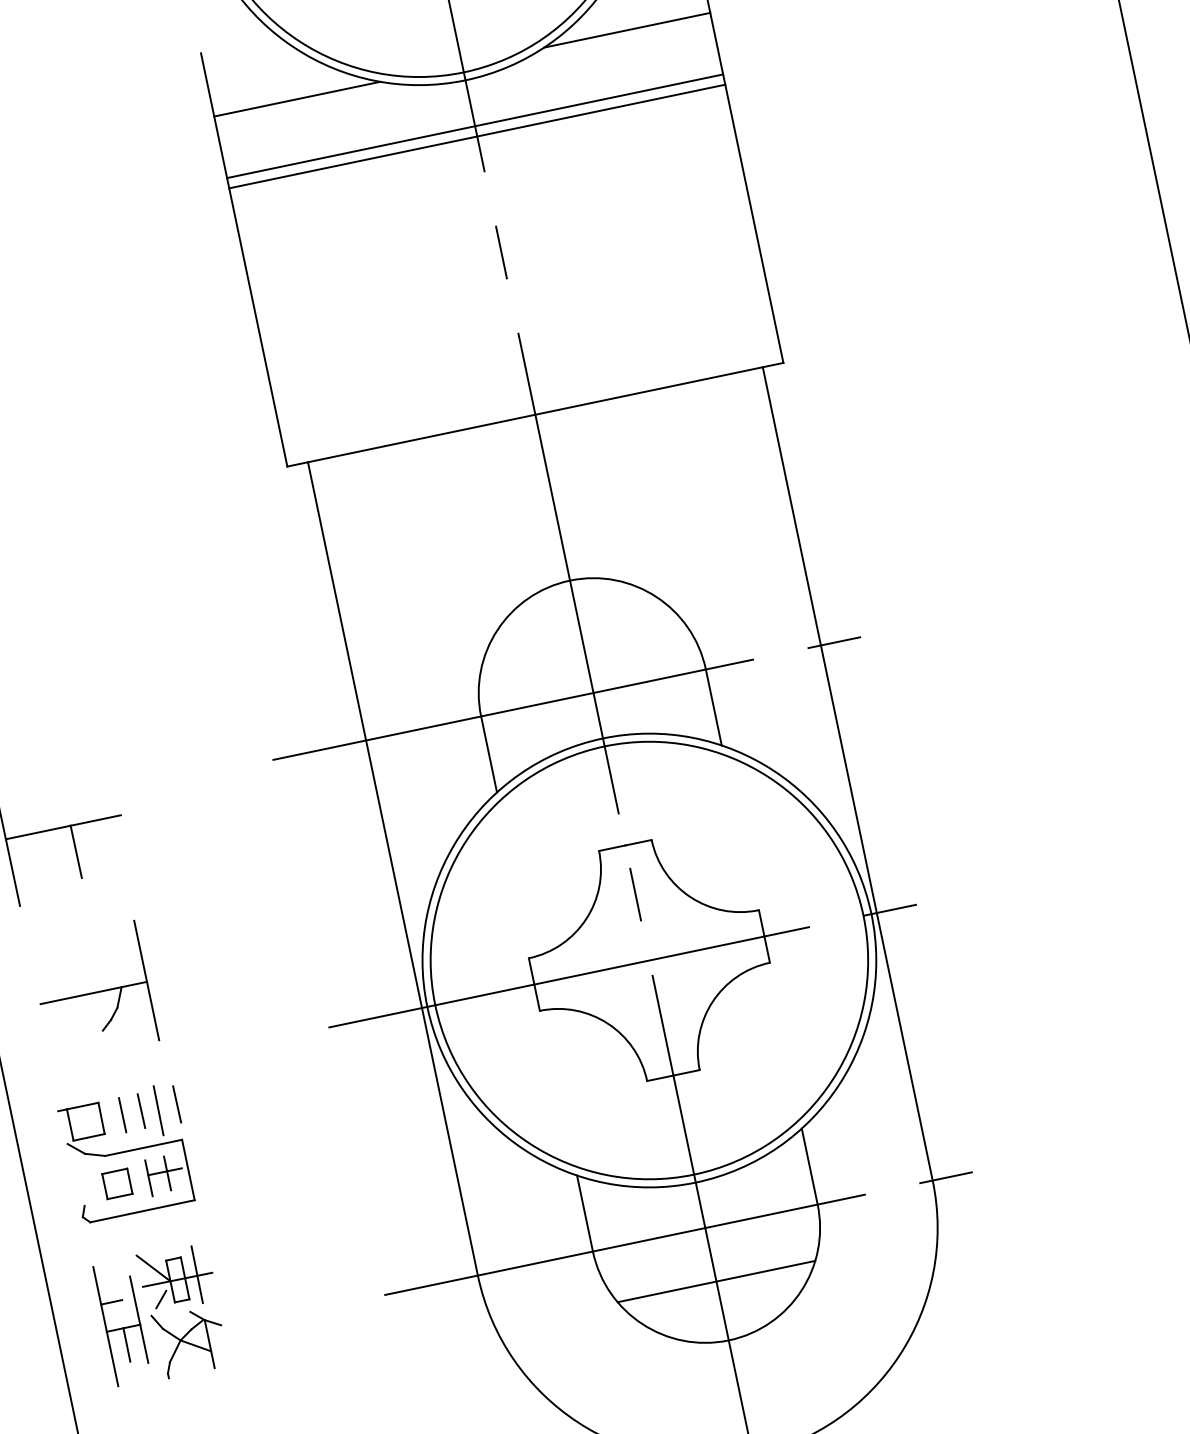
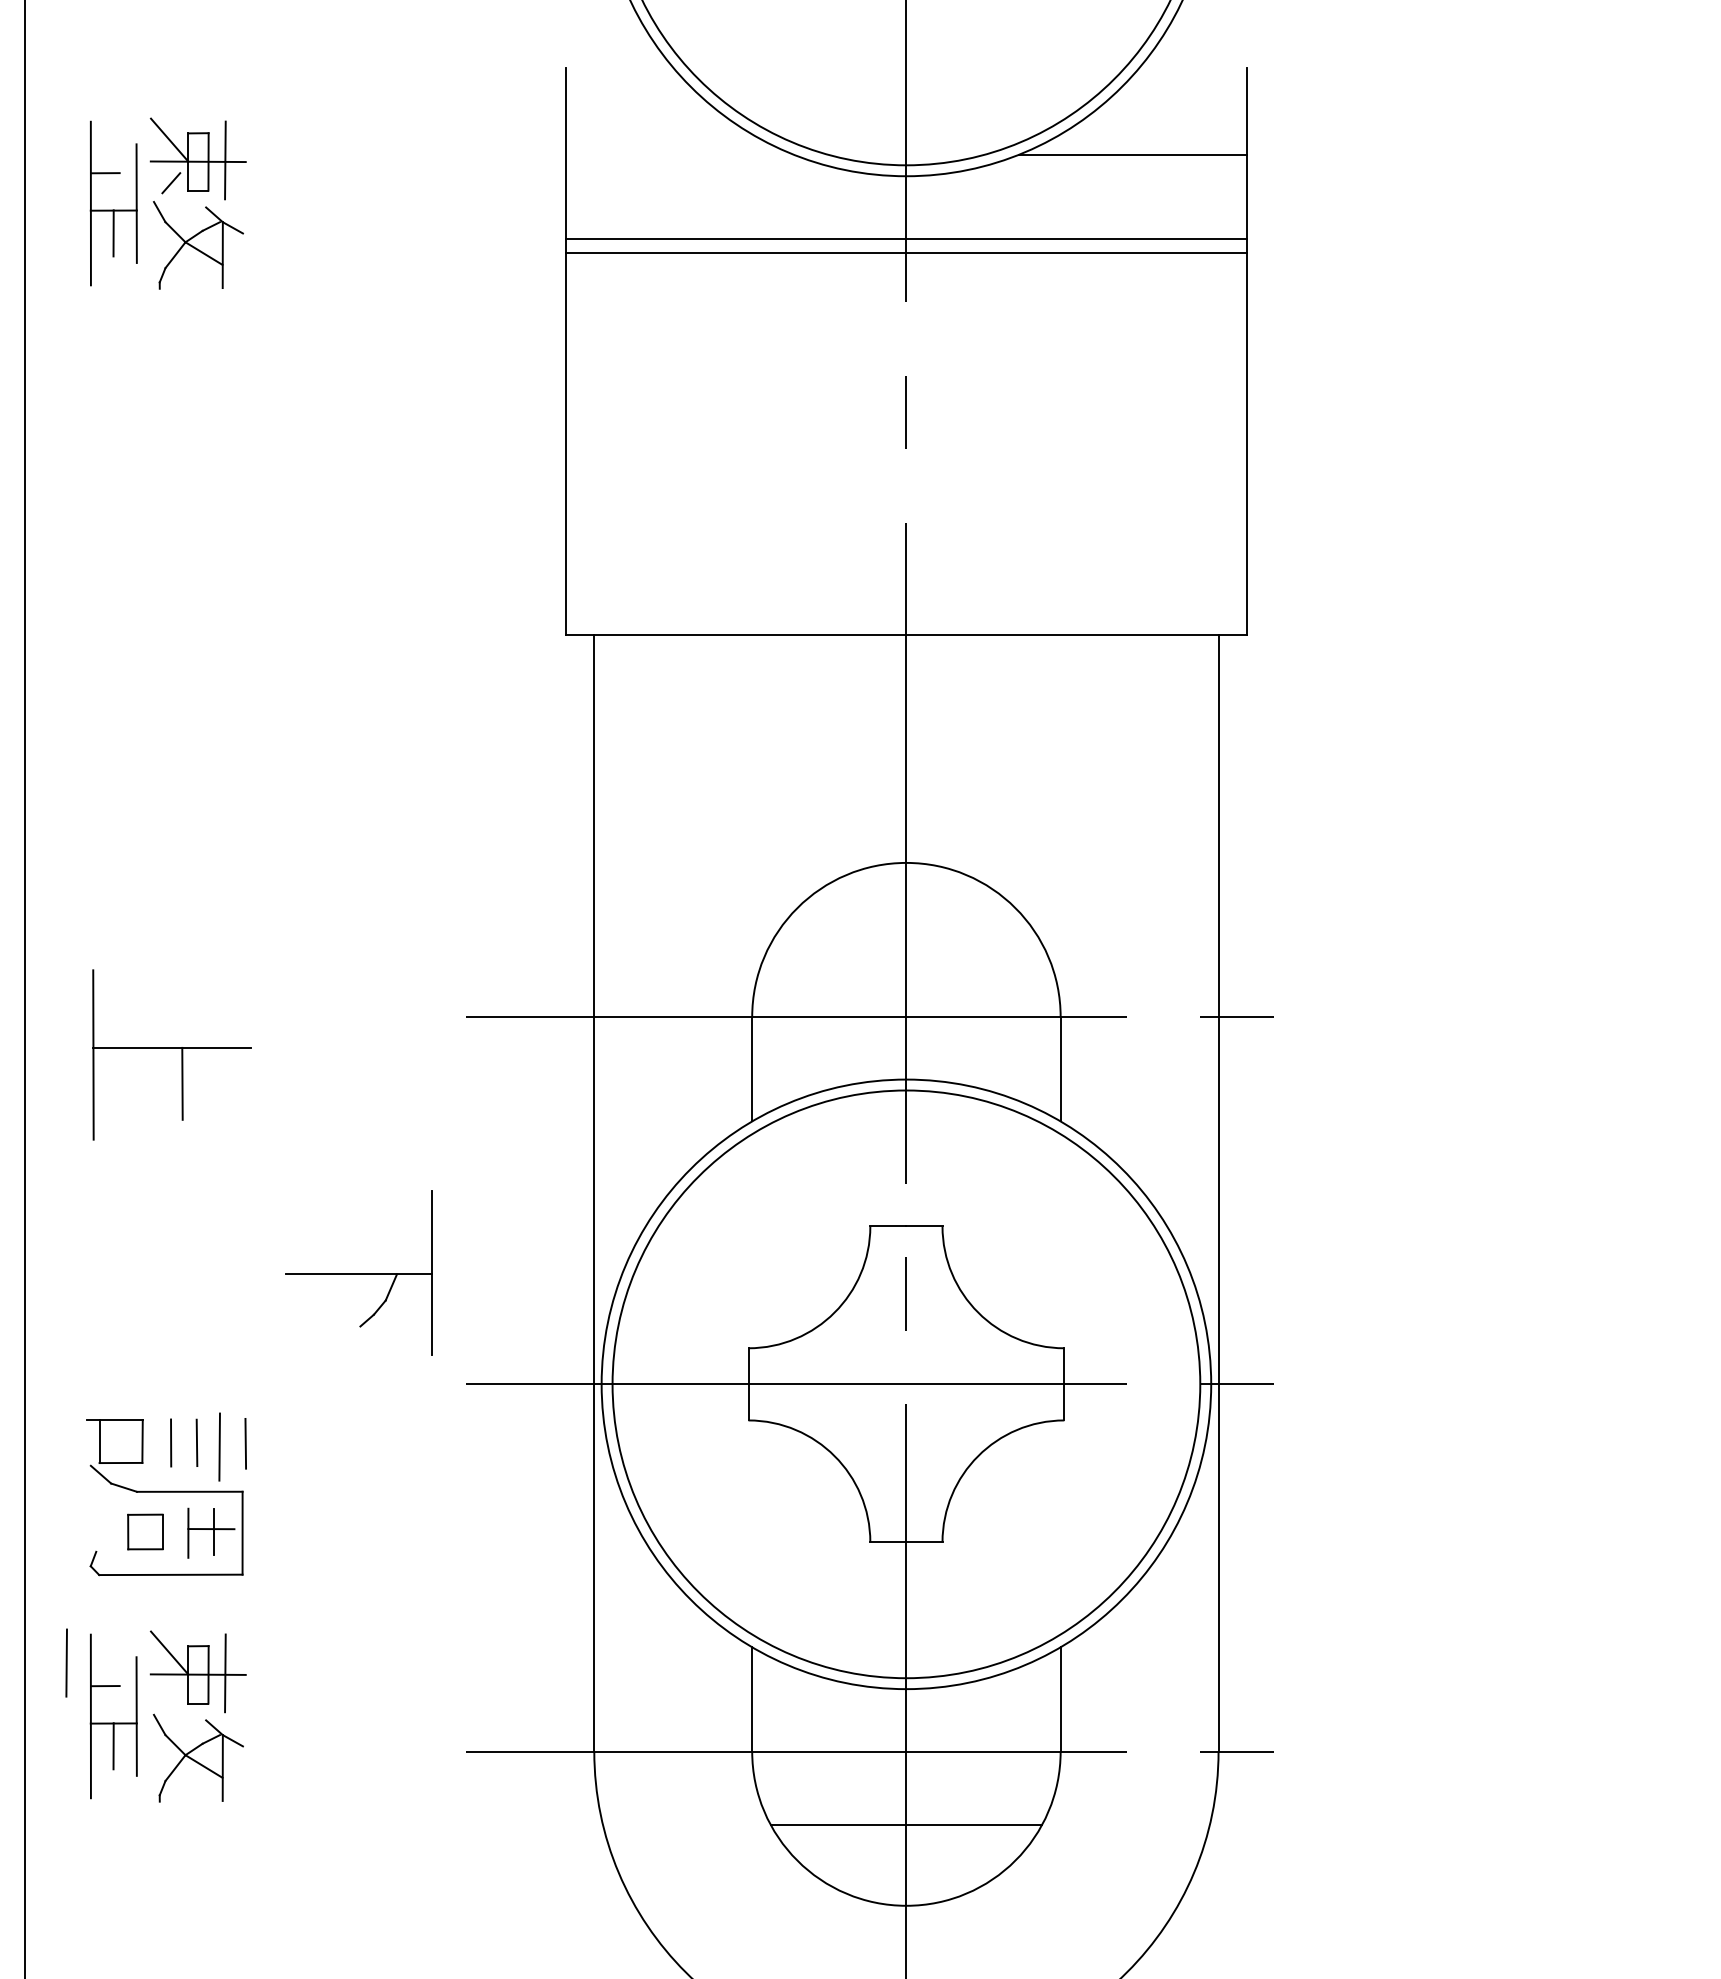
line: (297, 98) -> (680, 154), removed
part: (93, 991) -> (358, 1272), moved
line: (79, 1291) -> (66, 1662), added
line: (161, 1299) -> (171, 1696), removed

